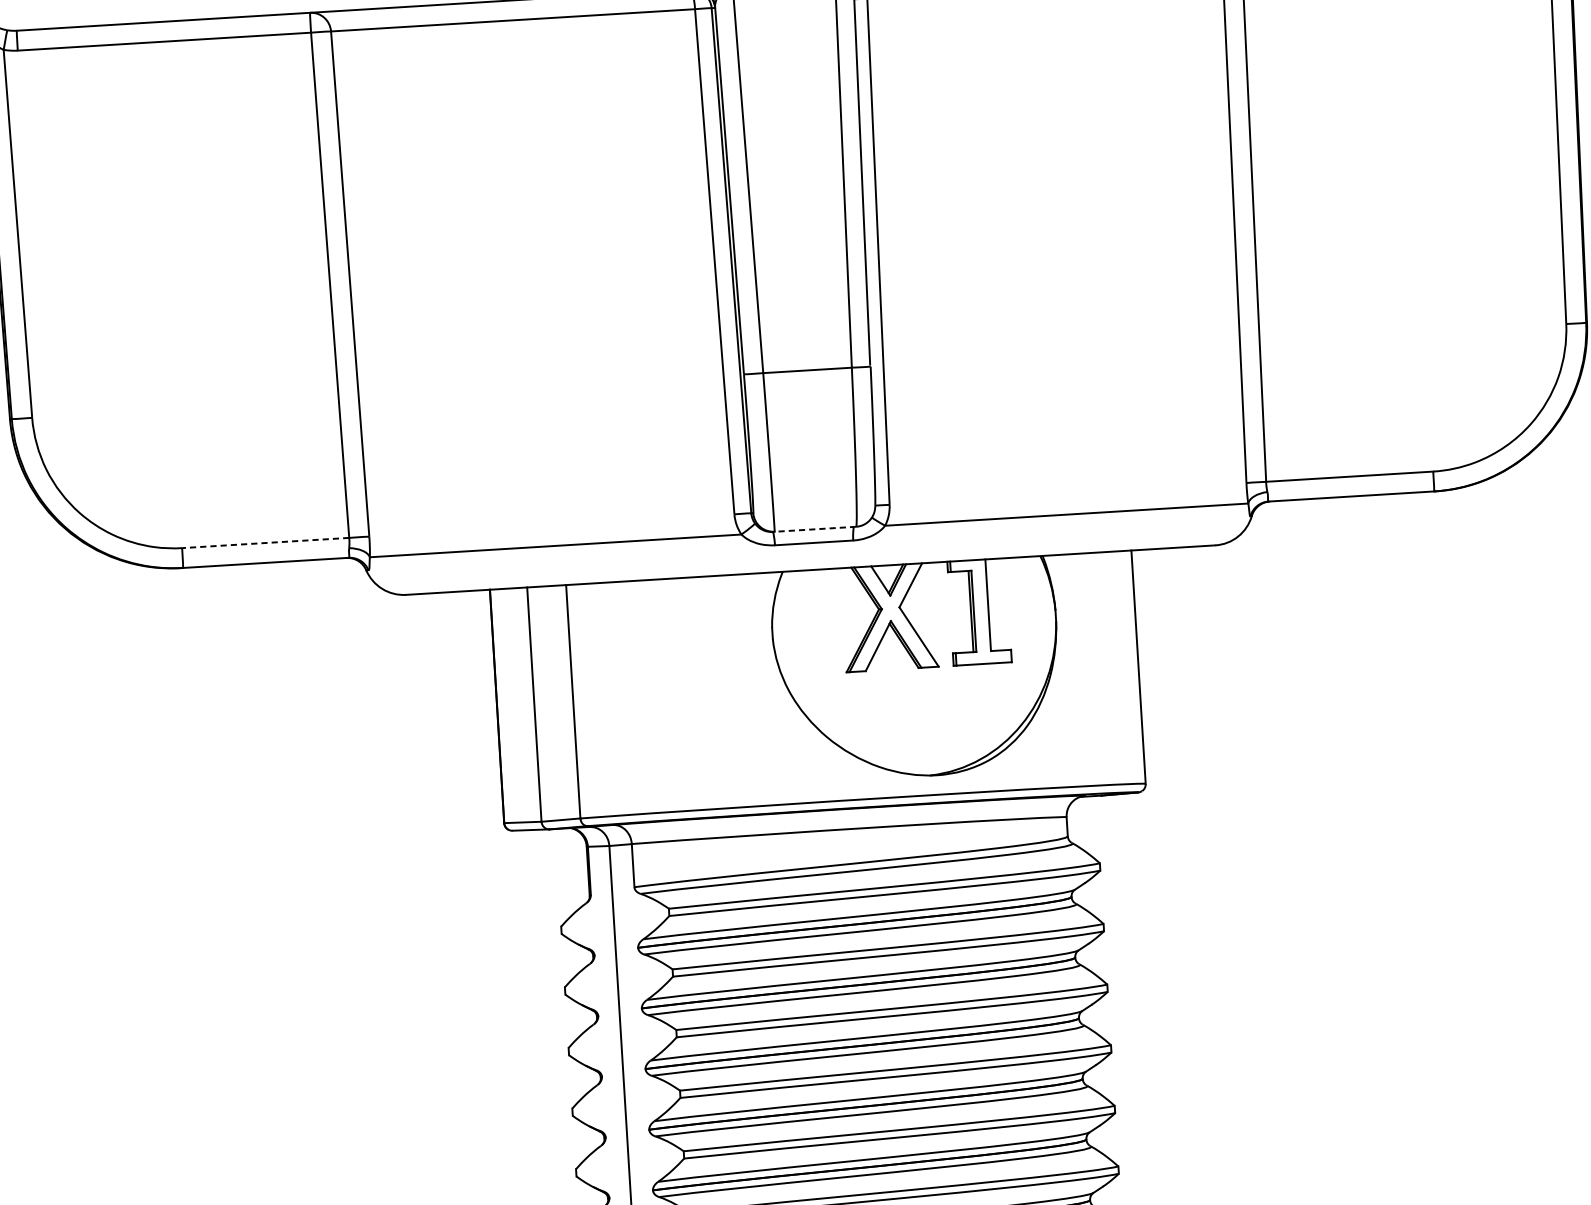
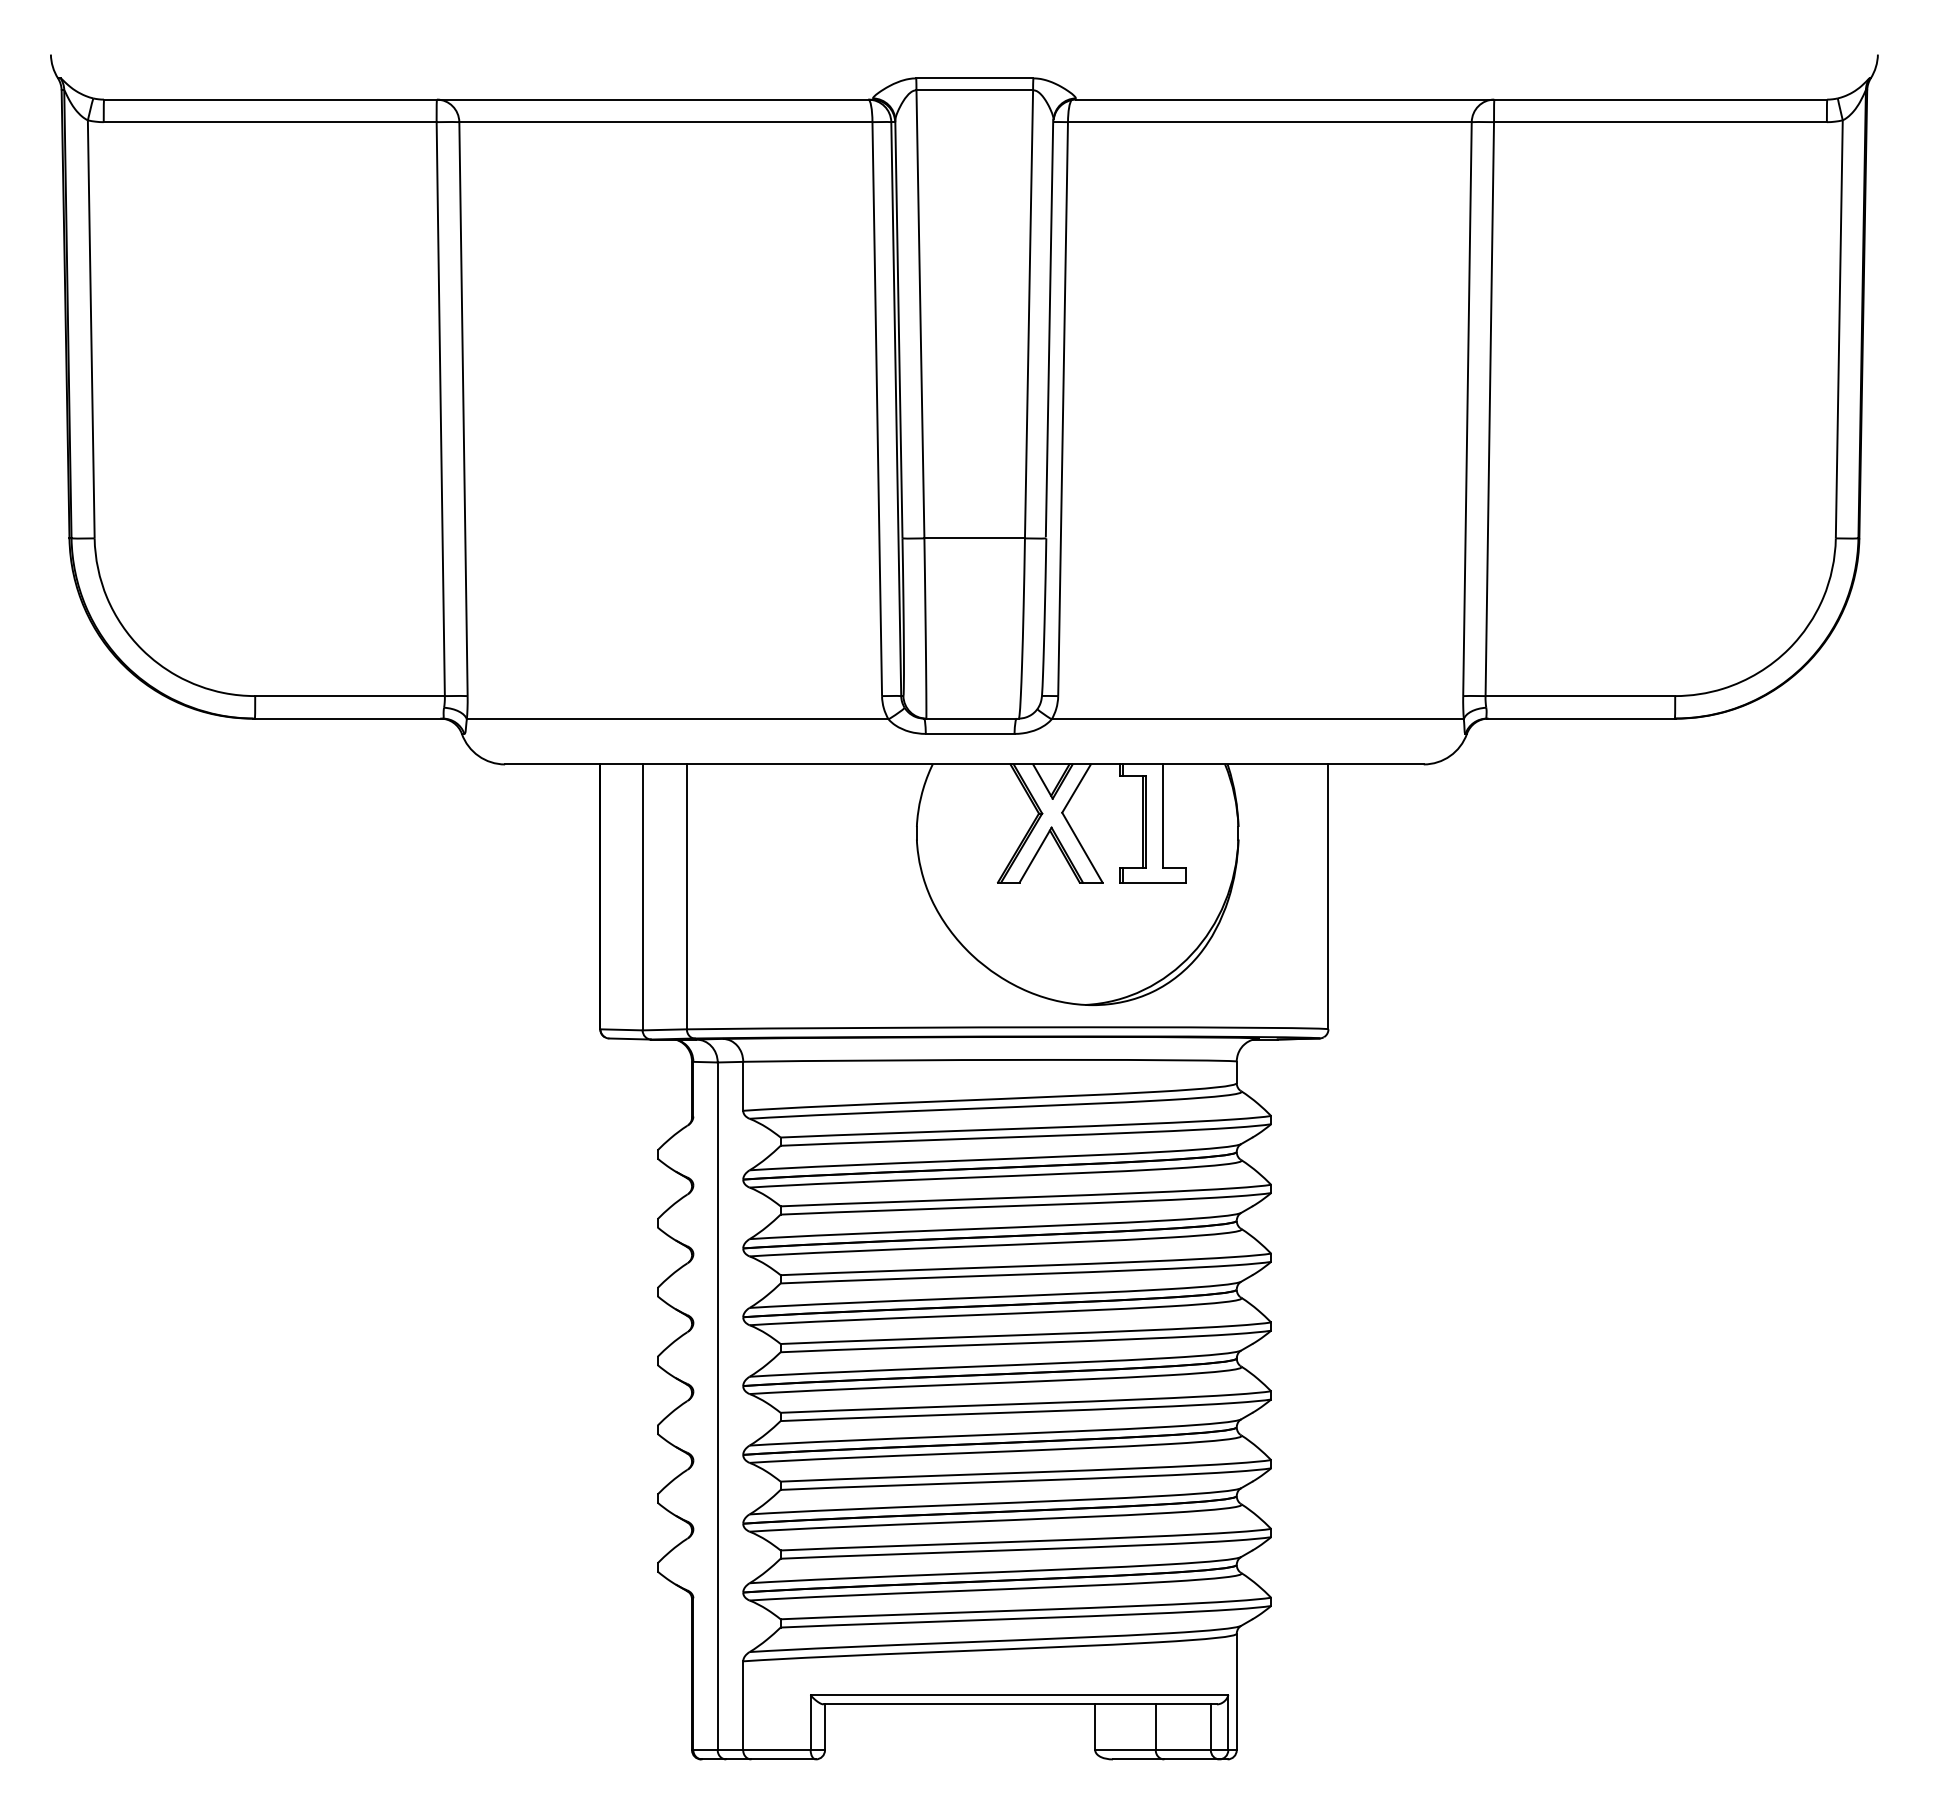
line: (815, 529) -> (972, 718), dashed -> solid
line: (266, 543) -> (350, 696), dashed -> solid

